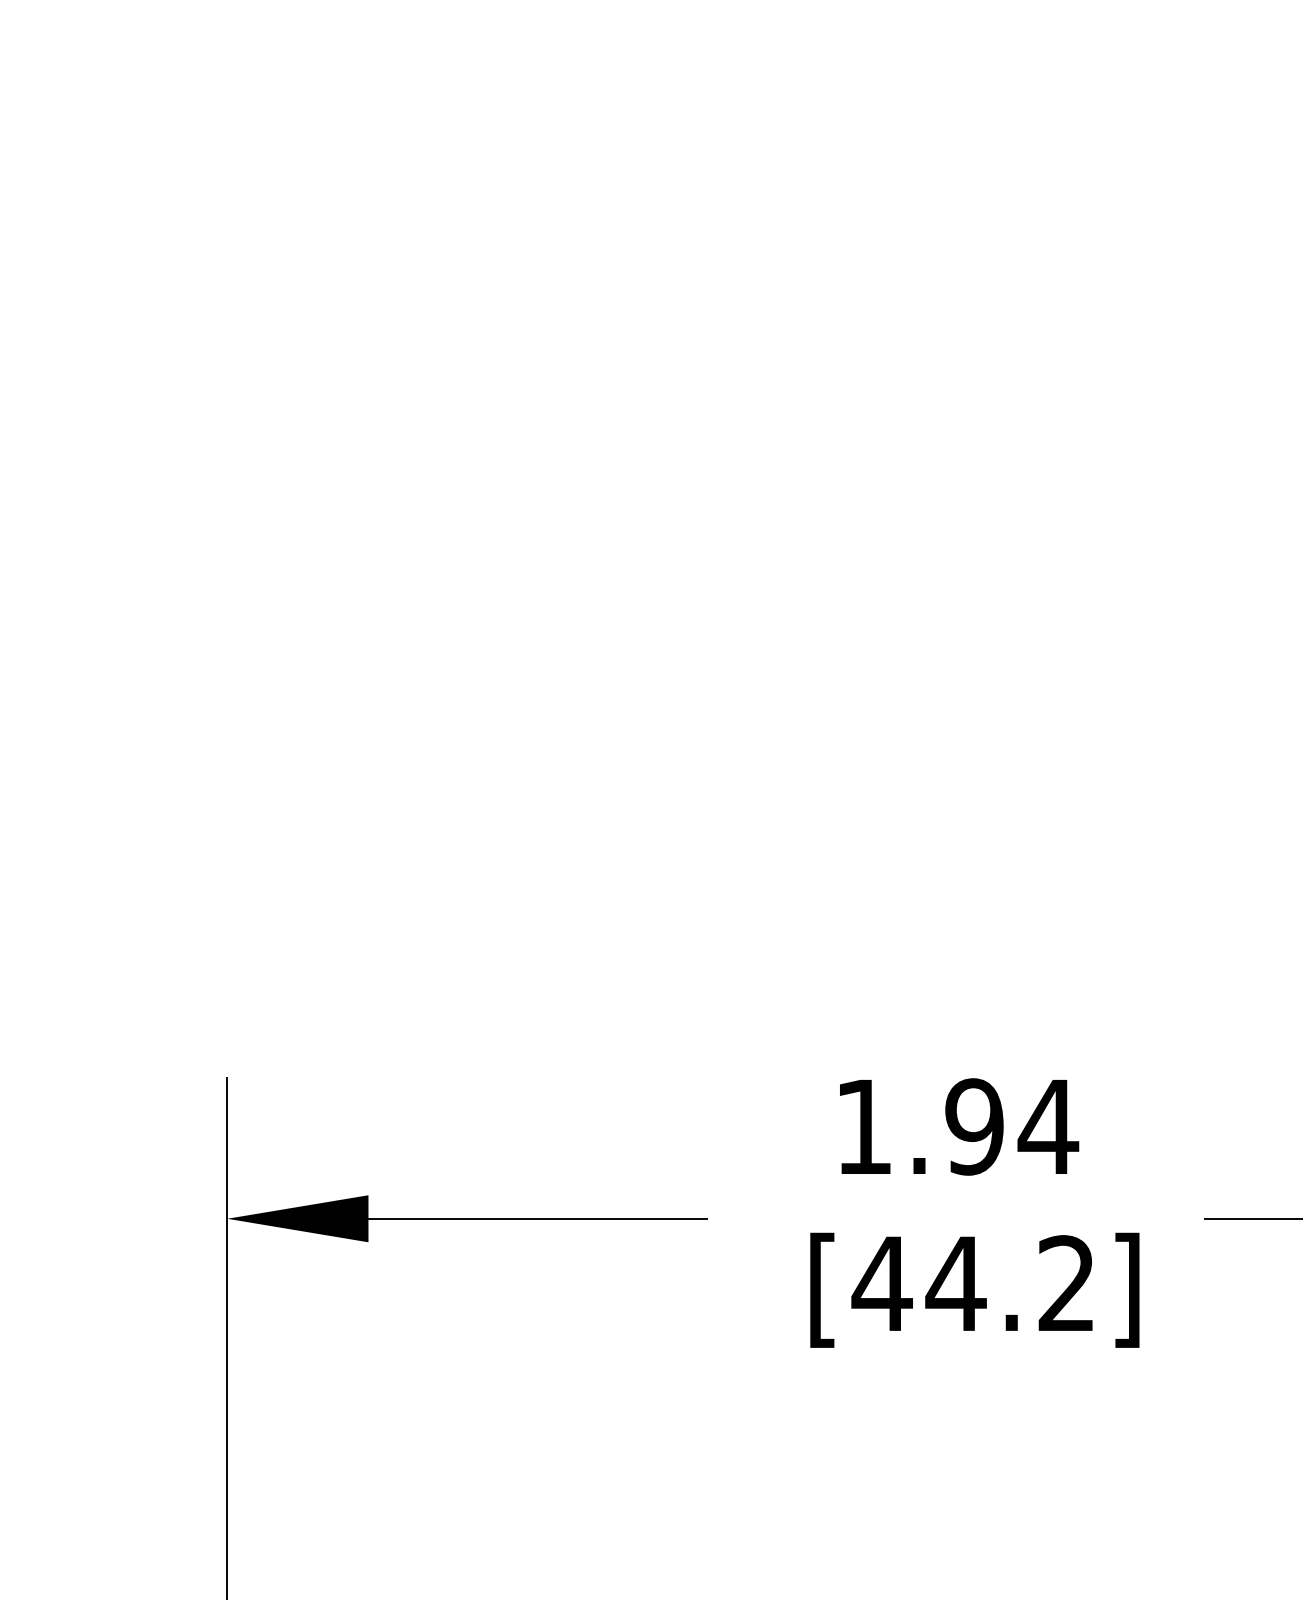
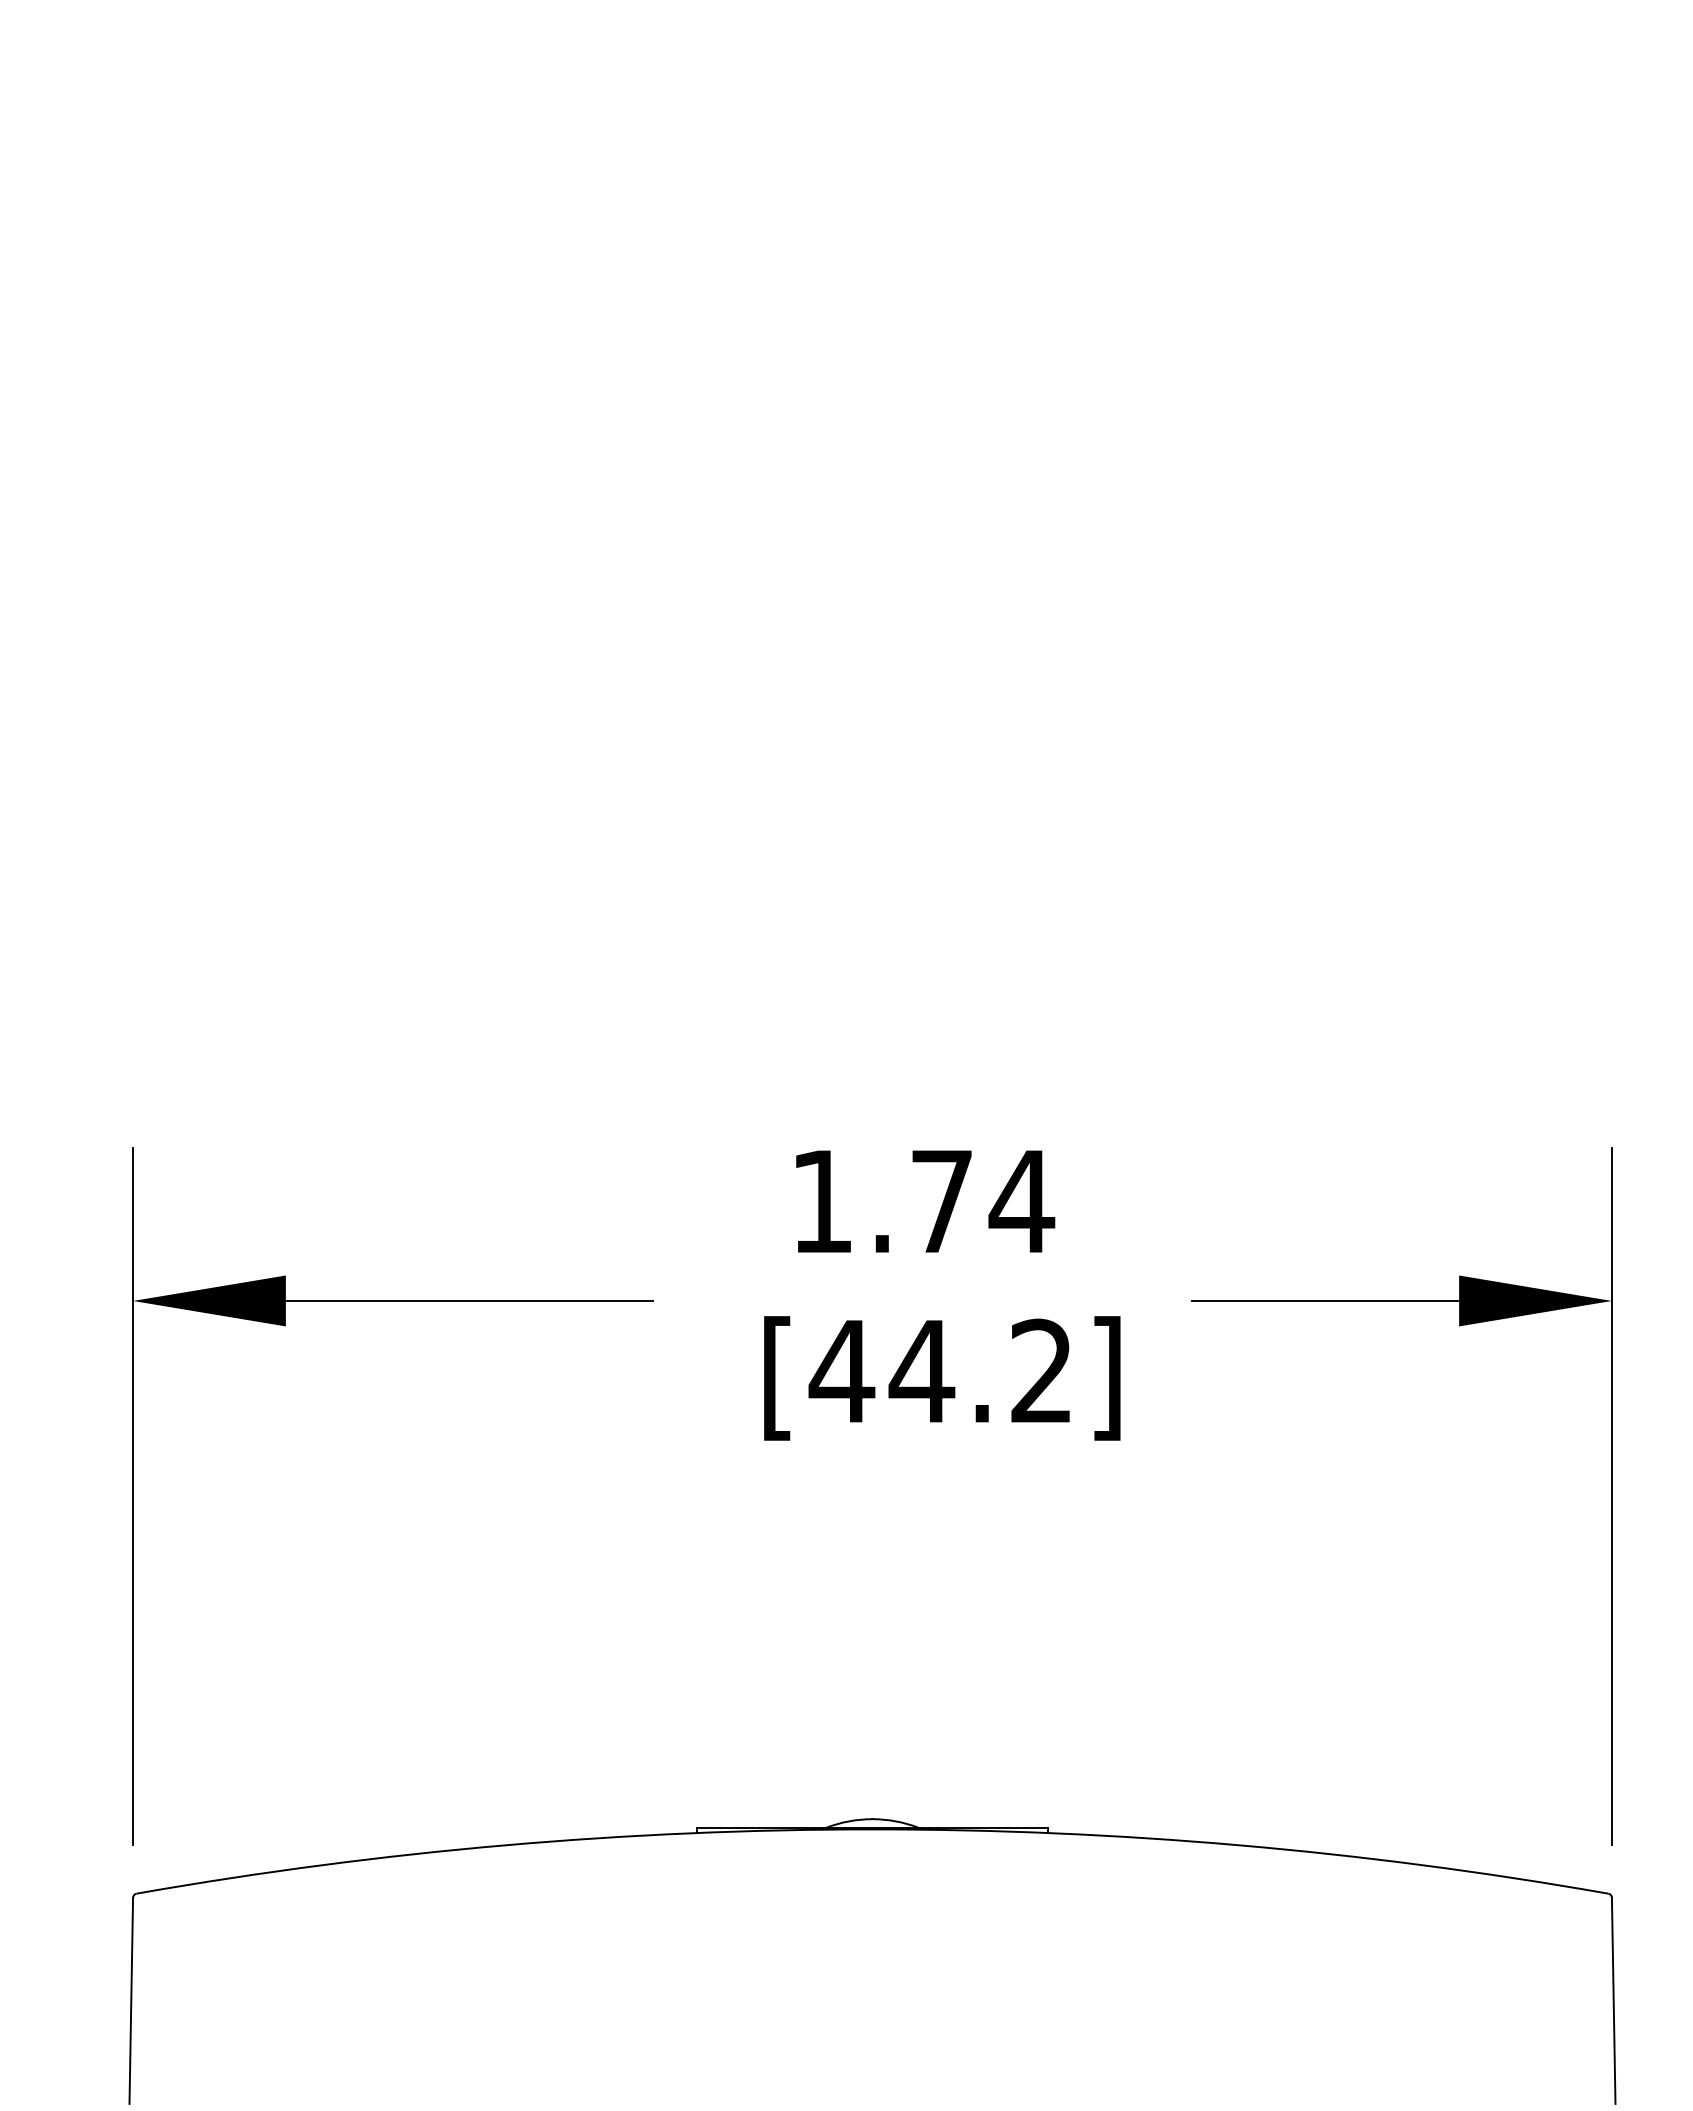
text: (974, 1126) -> (941, 1201), 1.94 -> 1.74

